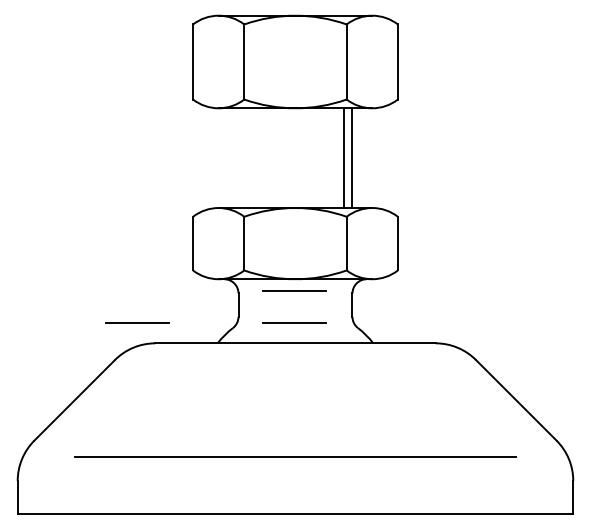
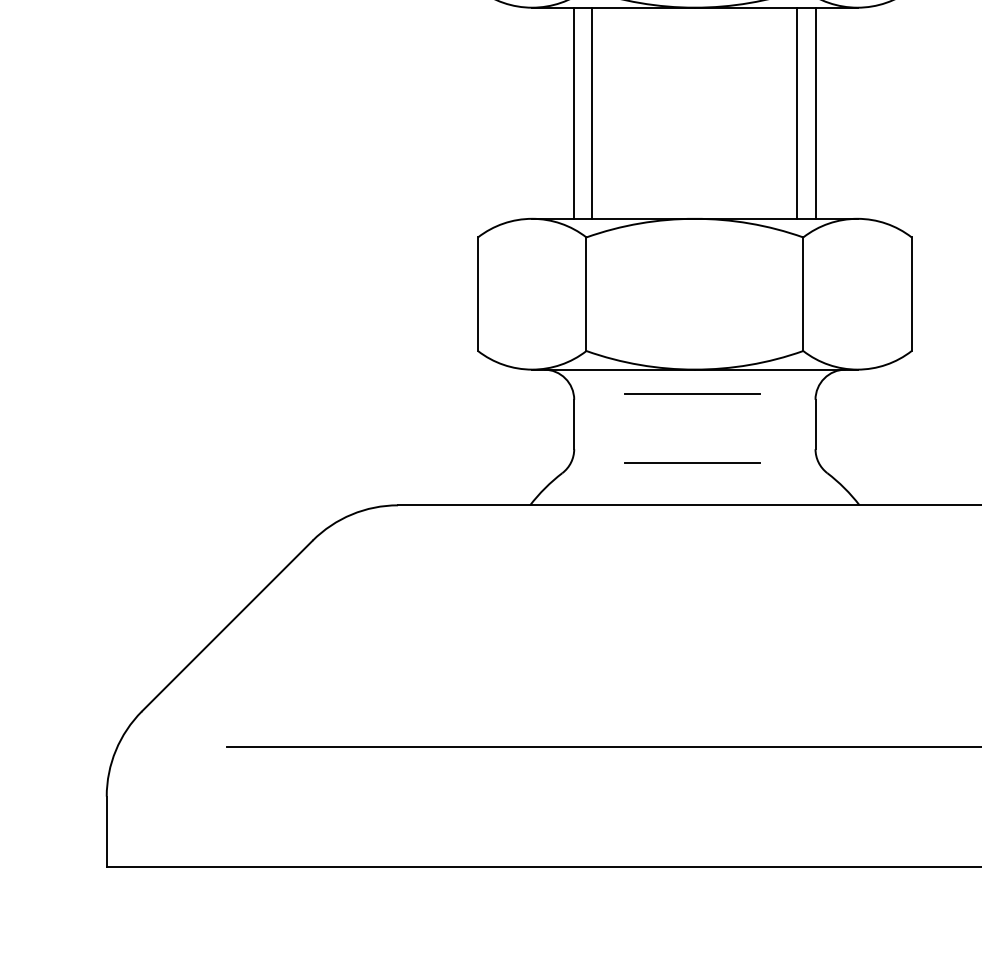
line: (238, 158) -> (574, 113), added
line: (247, 158) -> (593, 113), added
line: (137, 322) -> (360, 461), removed

